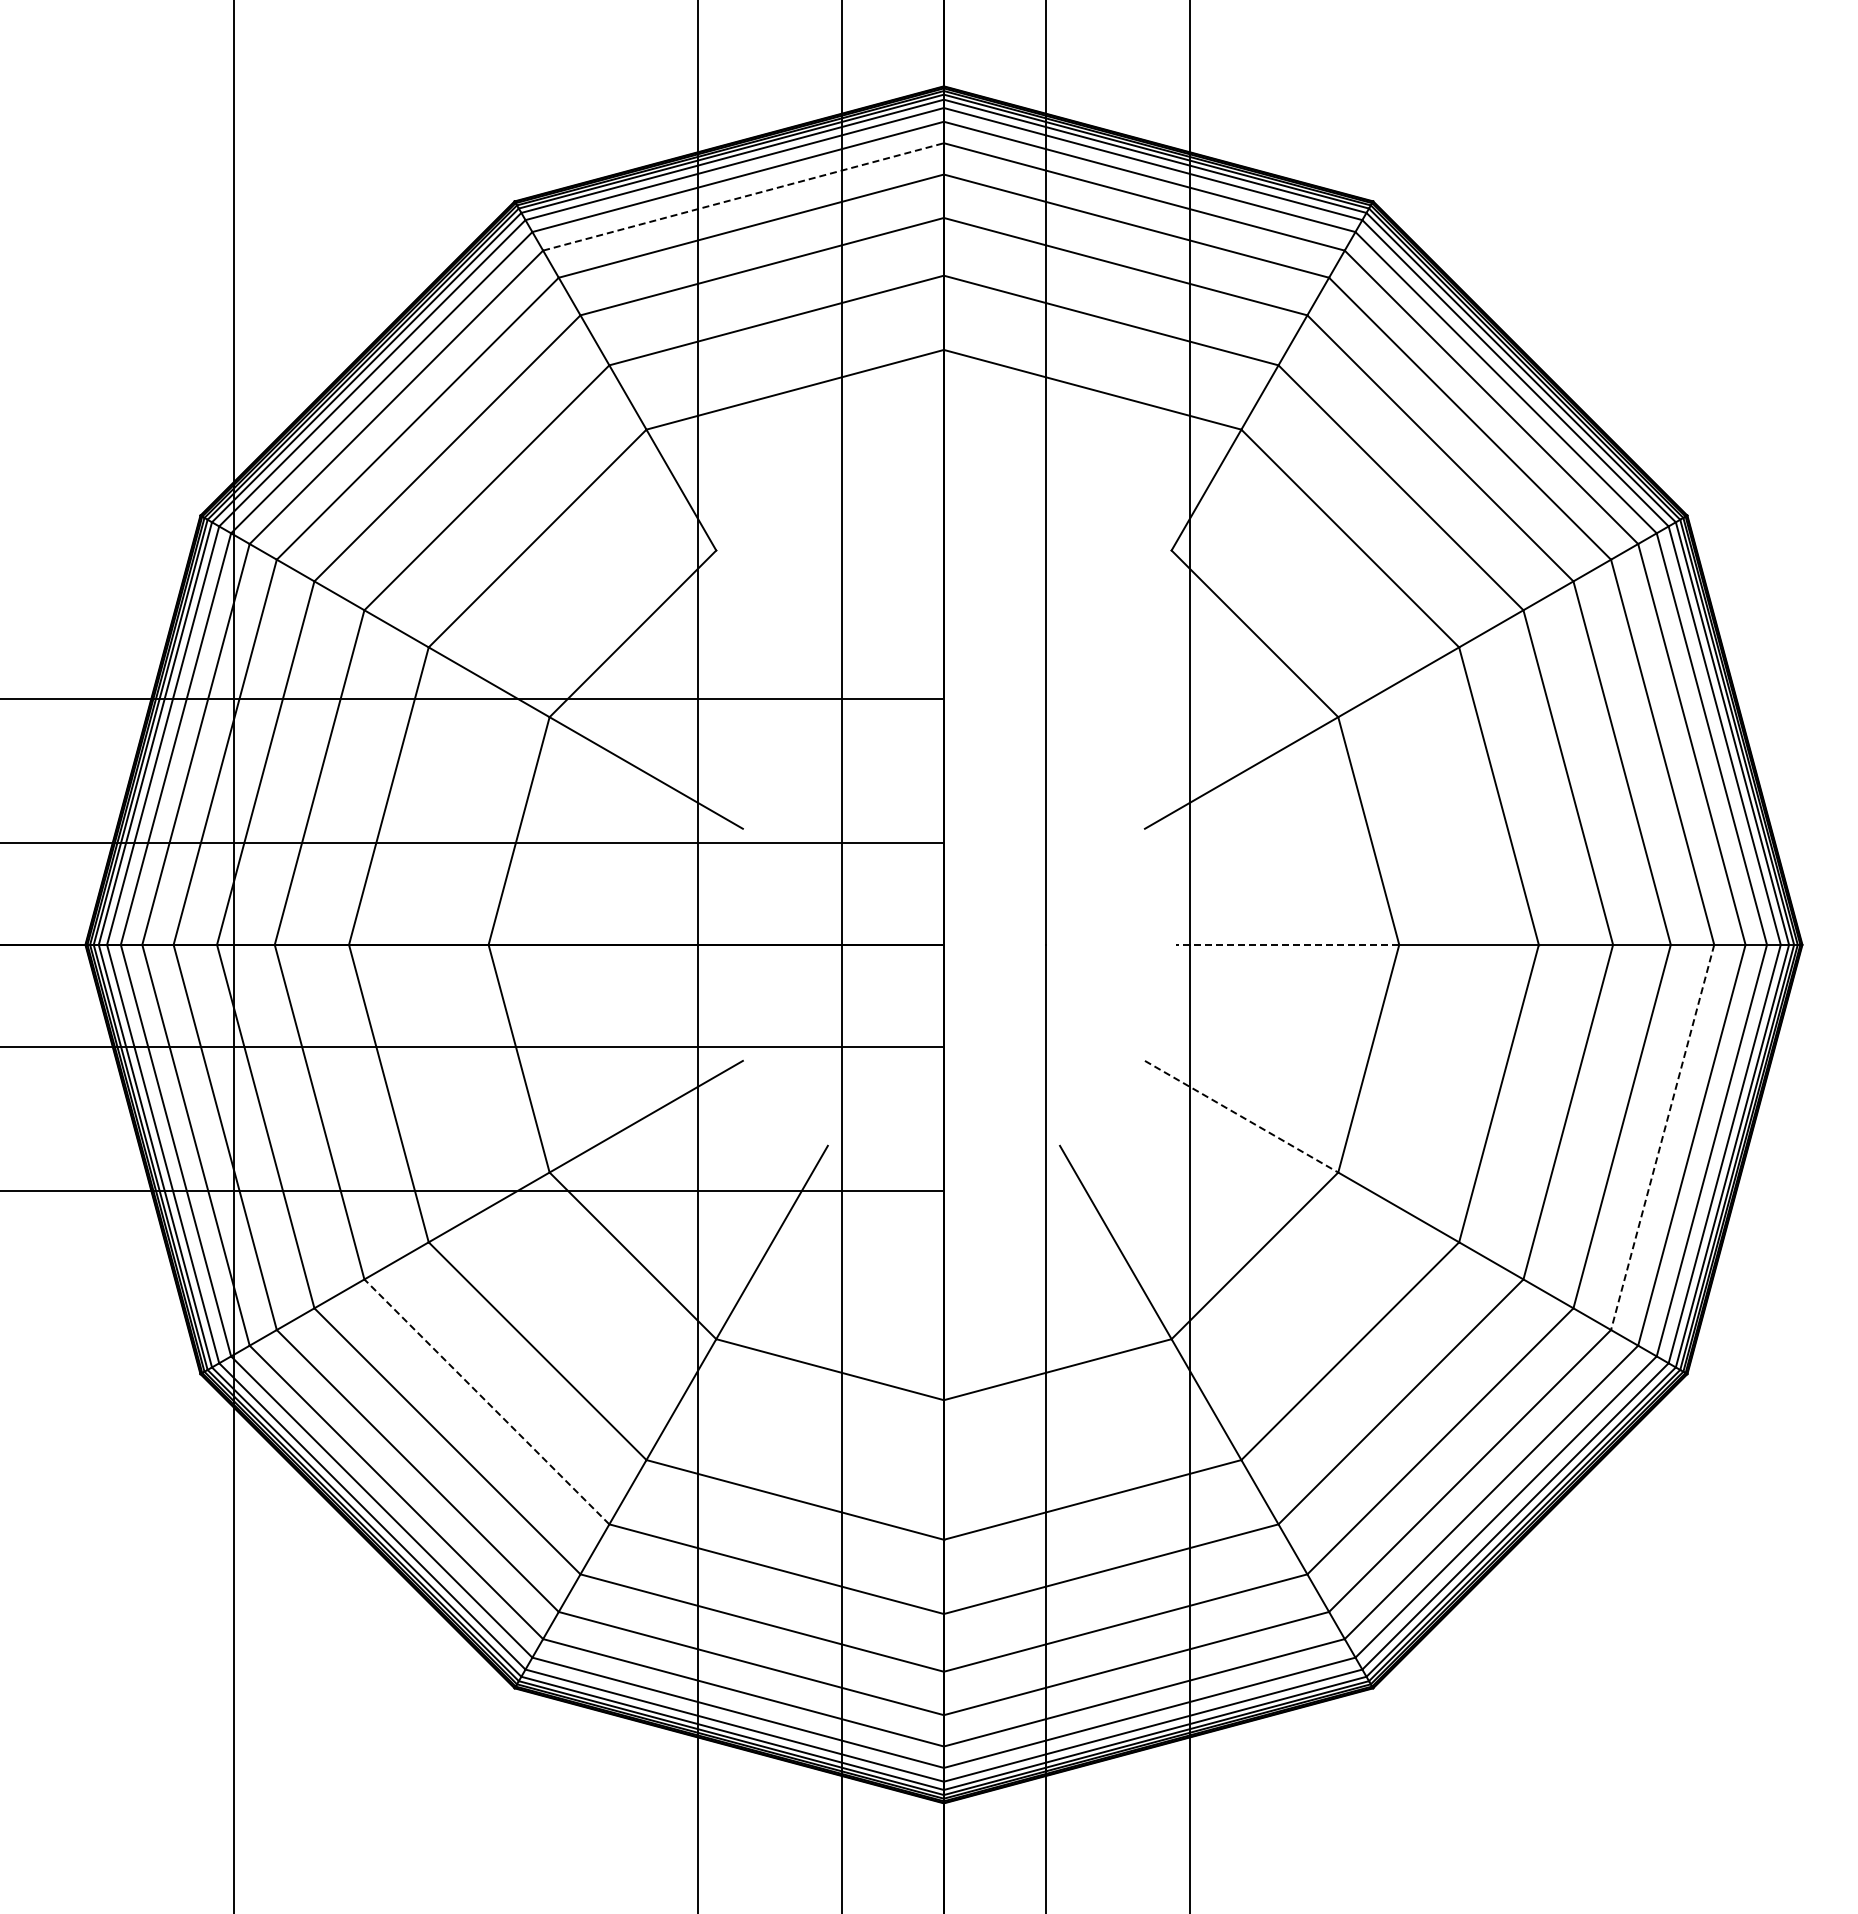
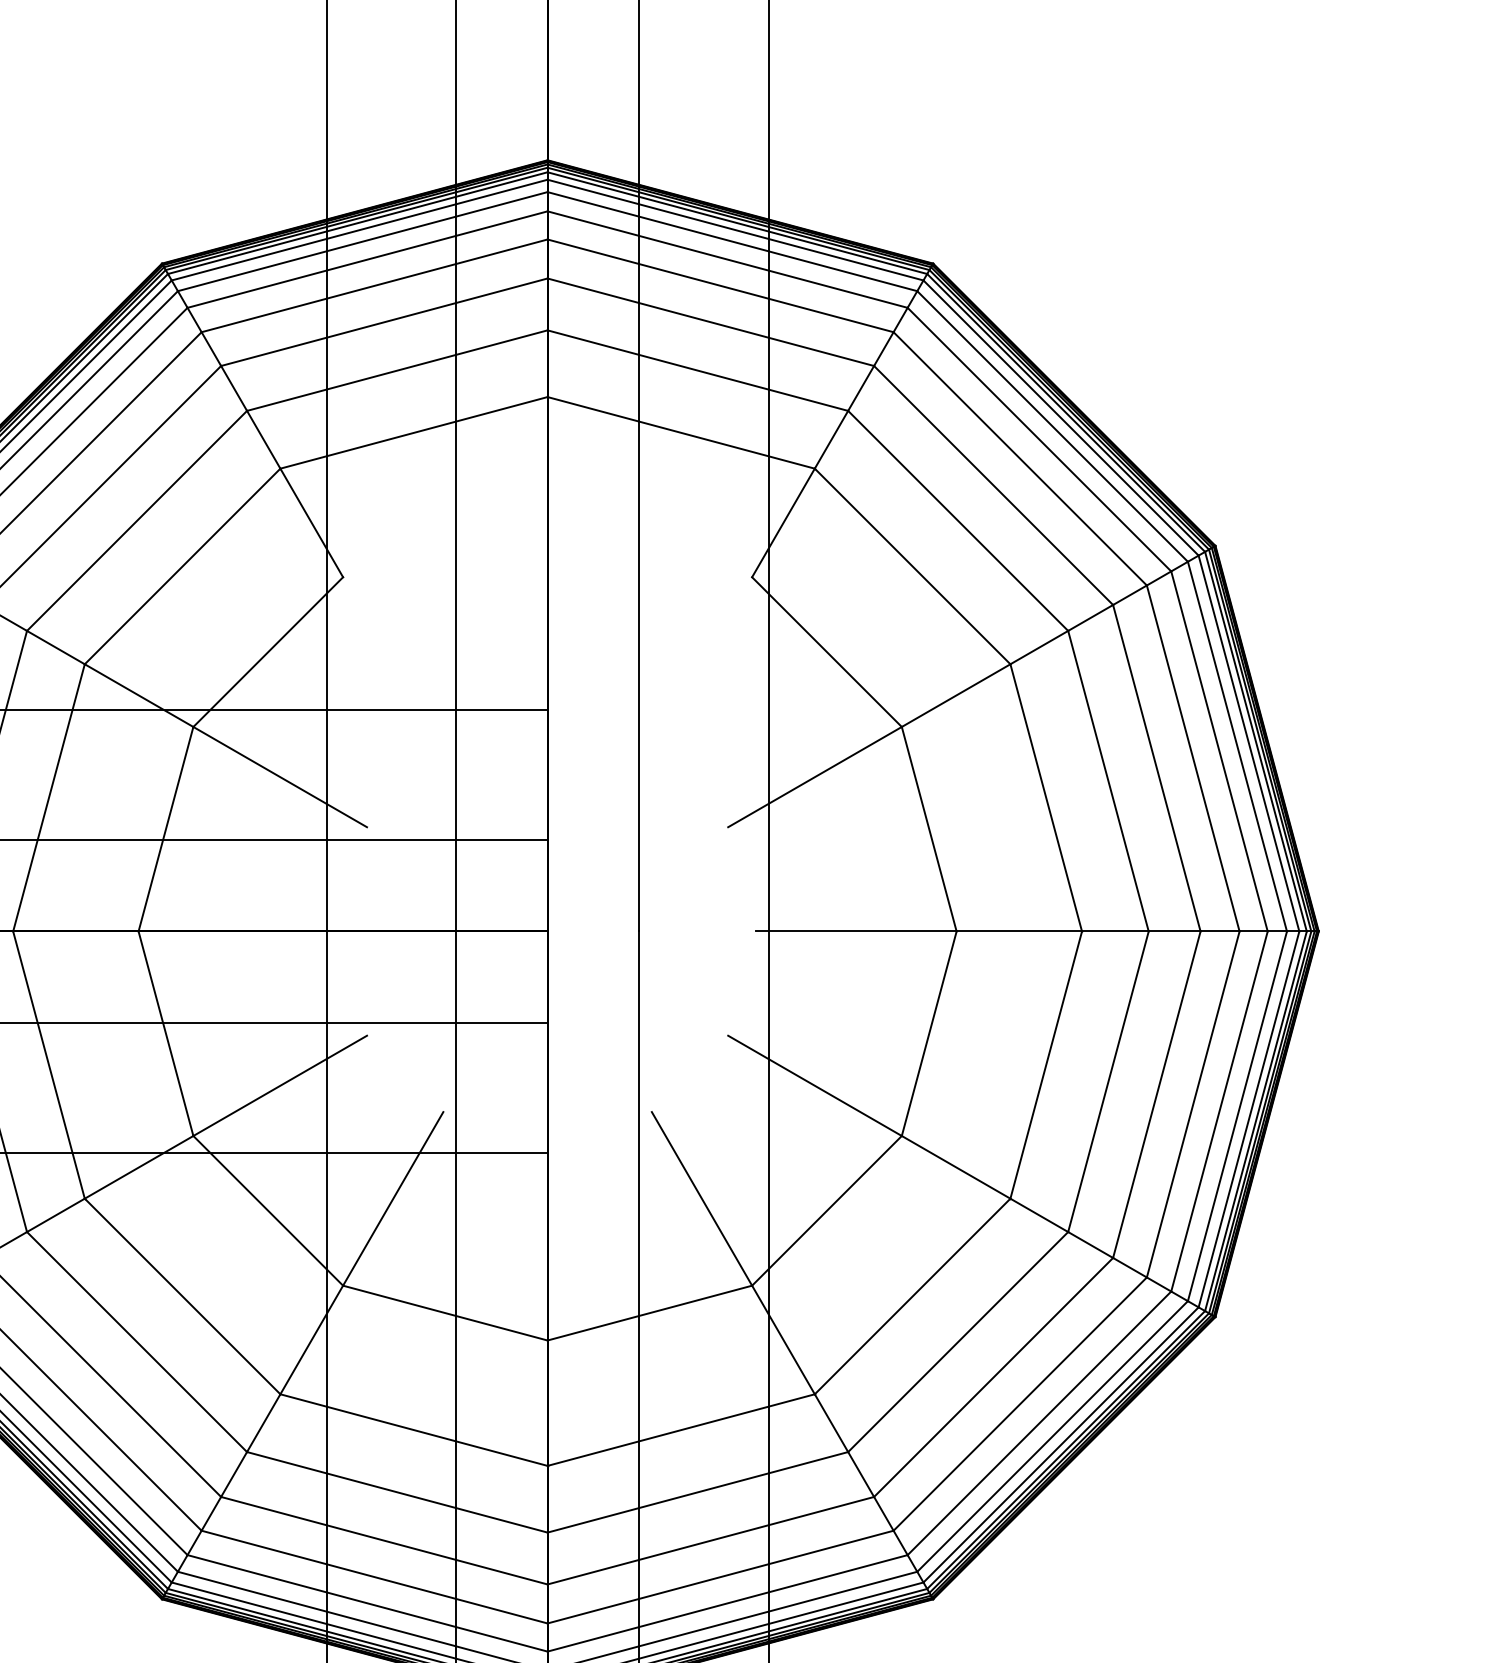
line: (744, 196) -> (368, 259), dashed -> solid
line: (1287, 944) -> (856, 931), dashed -> solid
line: (1241, 1116) -> (814, 1085), dashed -> solid
line: (1662, 1137) -> (1193, 1104), dashed -> solid
line: (486, 1401) -> (136, 1341), dashed -> solid

